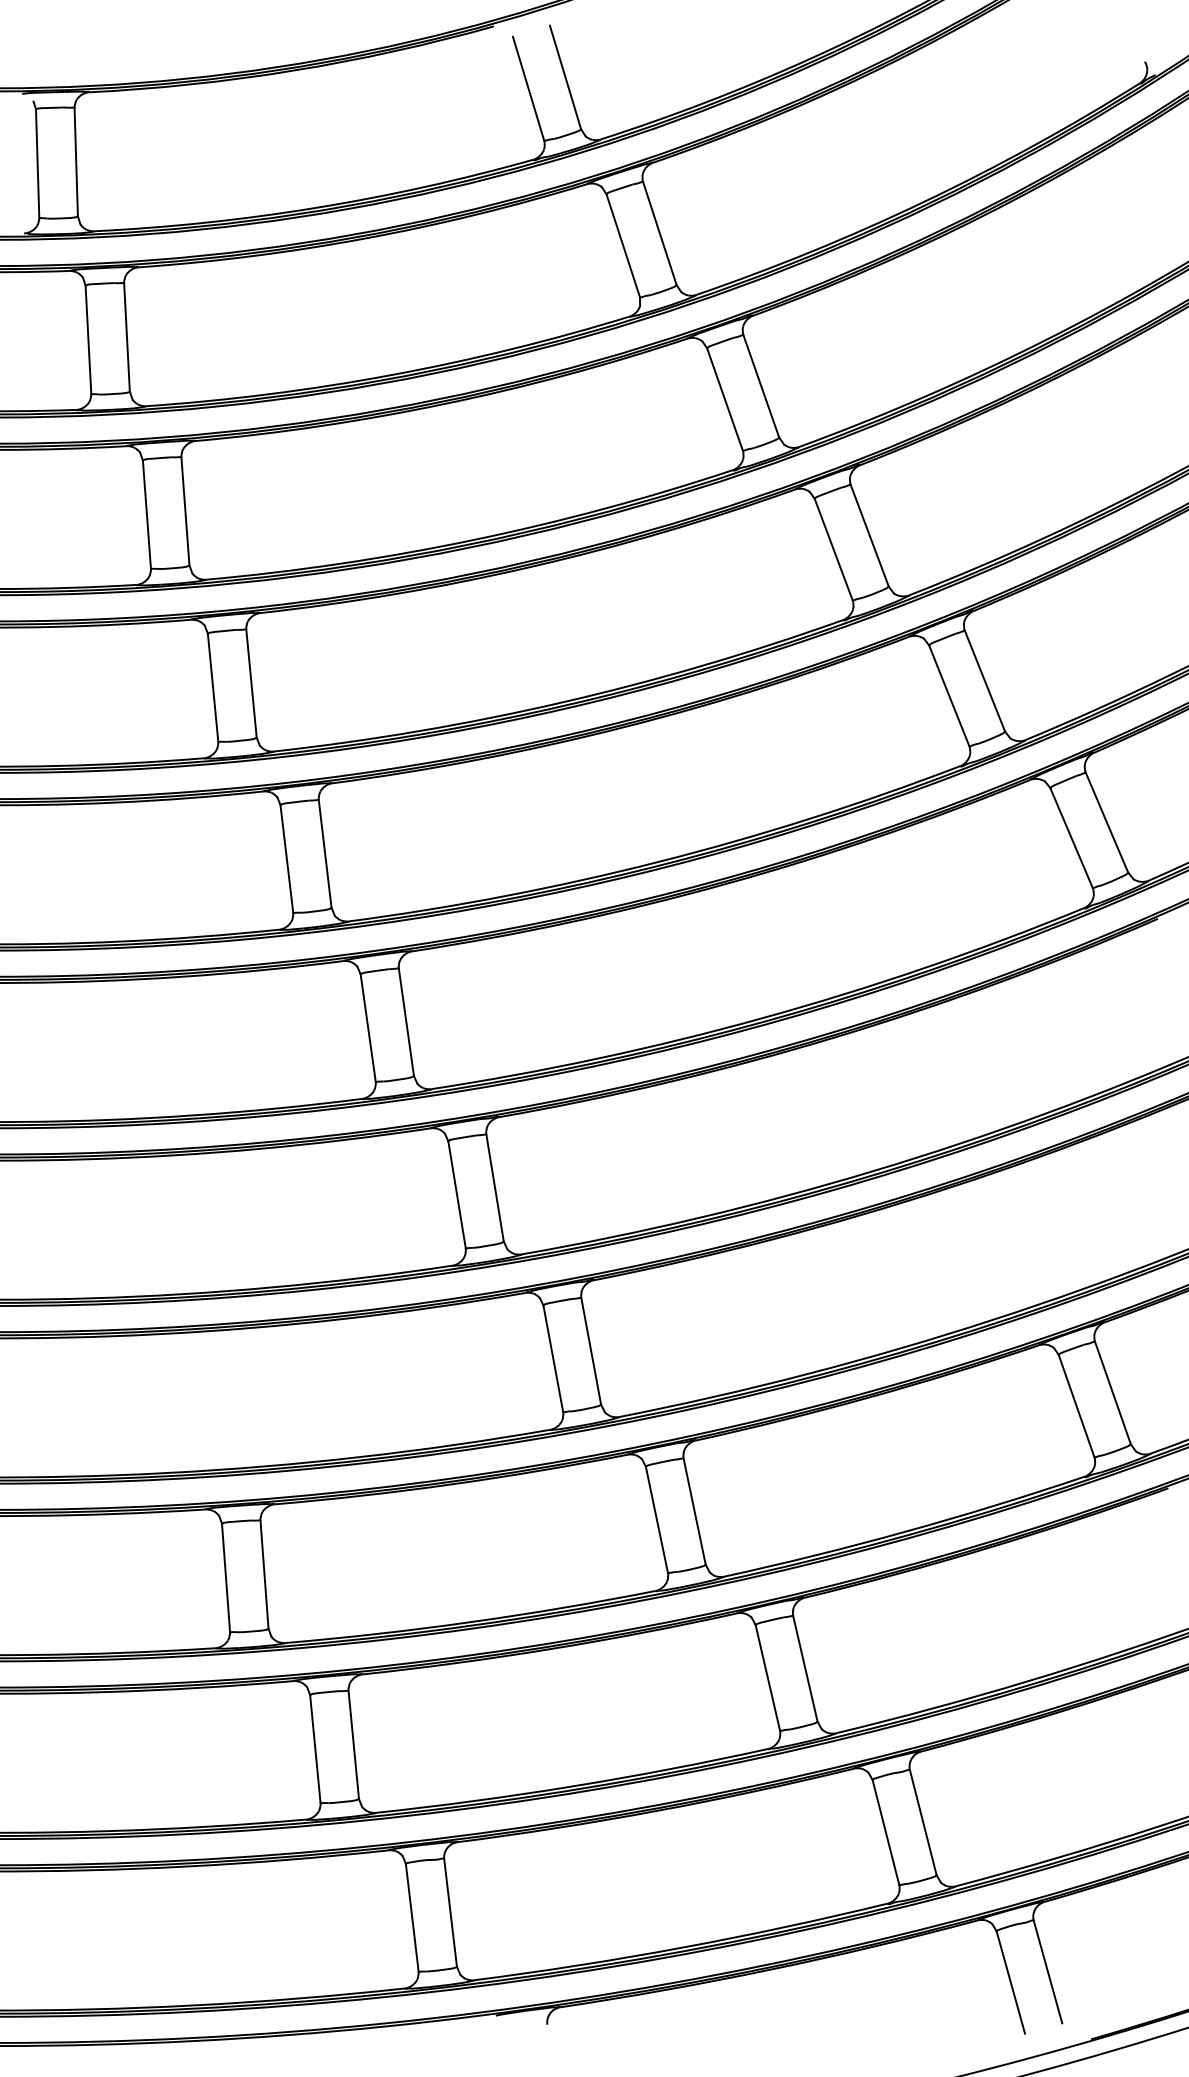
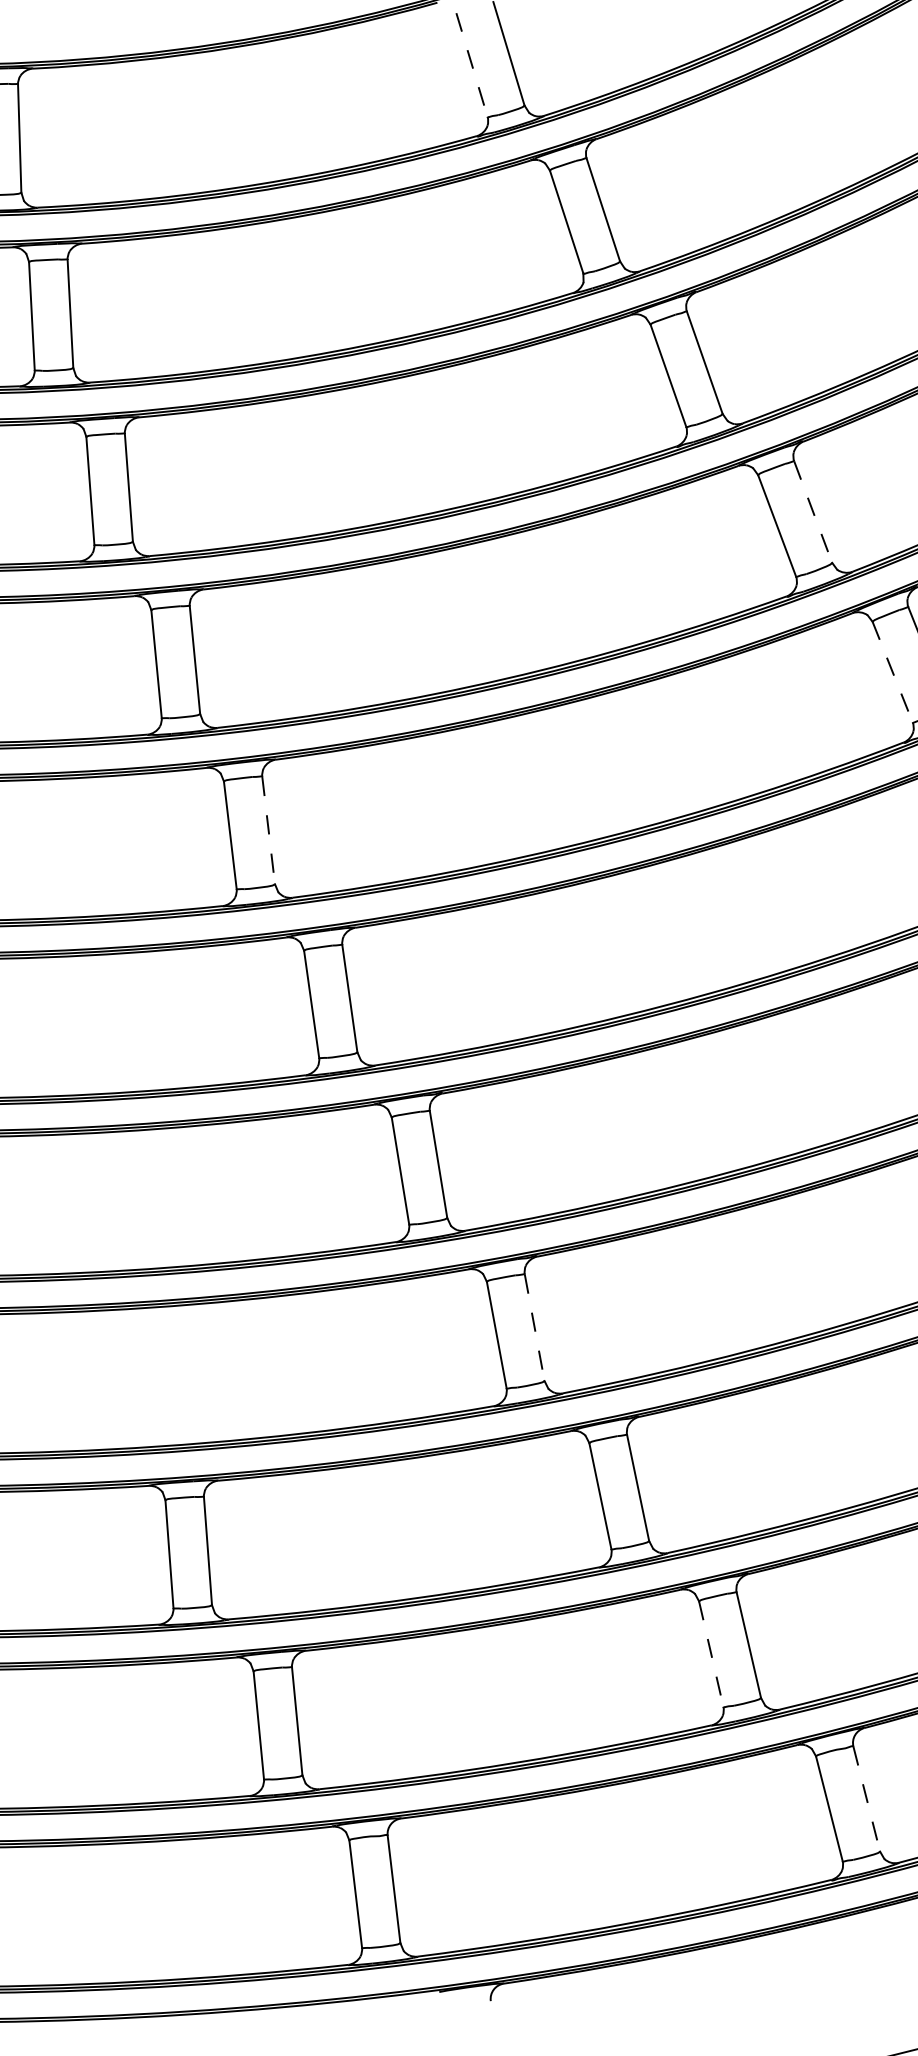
line: (528, 89) -> (471, 65), solid -> dashed
line: (869, 536) -> (812, 512), solid -> dashed
line: (949, 696) -> (892, 672), solid -> dashed
line: (325, 854) -> (268, 830), solid -> dashed
line: (591, 1351) -> (534, 1327), solid -> dashed
line: (767, 1678) -> (710, 1654), solid -> dashed
line: (923, 1823) -> (866, 1799), solid -> dashed

